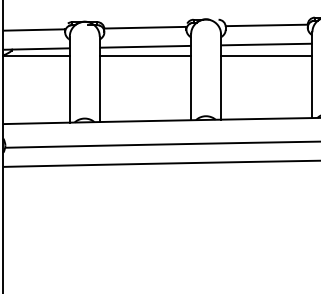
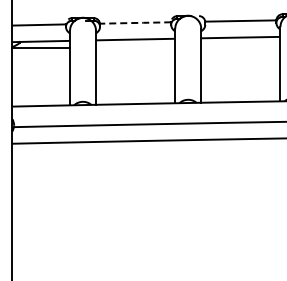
line: (145, 28) -> (135, 23), solid -> dashed
line: (145, 55) -> (135, 47), removed
line: (266, 55) -> (240, 47), removed

